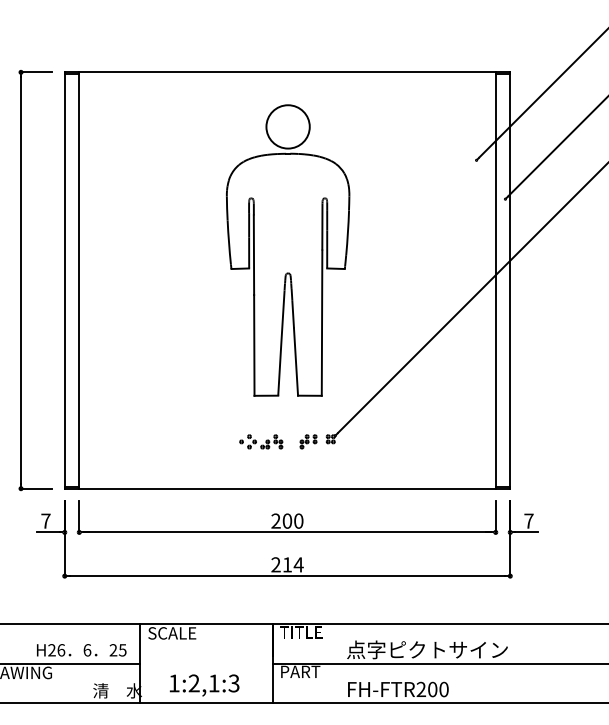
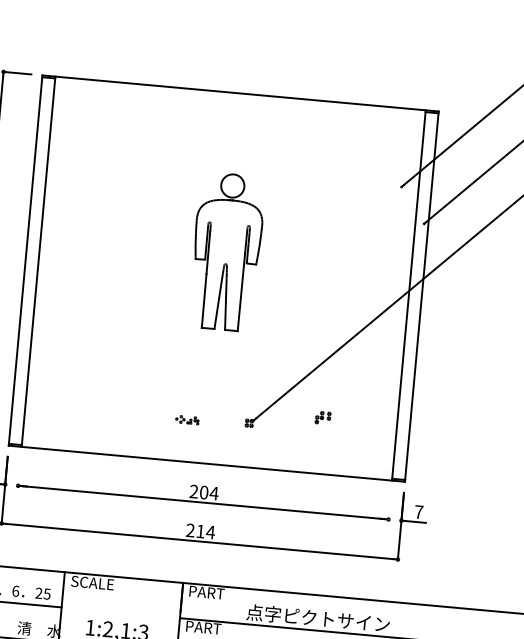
part: (288, 250) -> (227, 251), size x0.6
part: (261, 441) -> (187, 419), size x0.6
part: (308, 441) -> (323, 417), moved
line: (79, 516) -> (19, 471), removed
line: (495, 516) -> (389, 505), removed
text: (298, 520) -> (214, 492), 200 -> 204
text: (301, 632) -> (207, 592), TITLE -> PART

